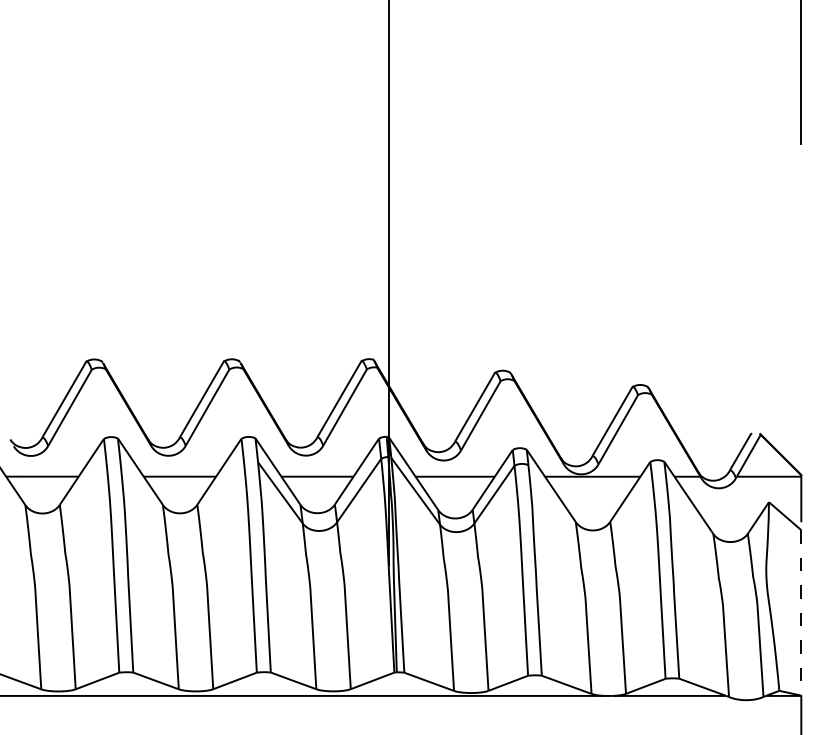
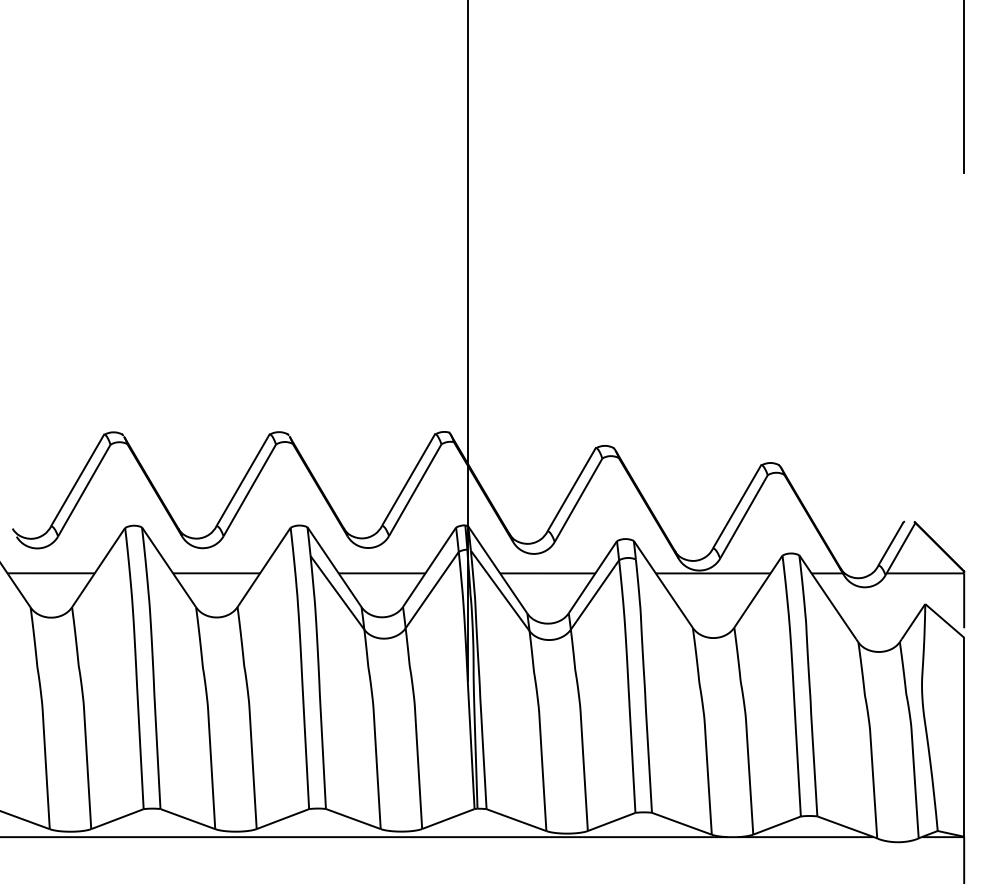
line: (801, 613) -> (964, 737), dashed -> solid

